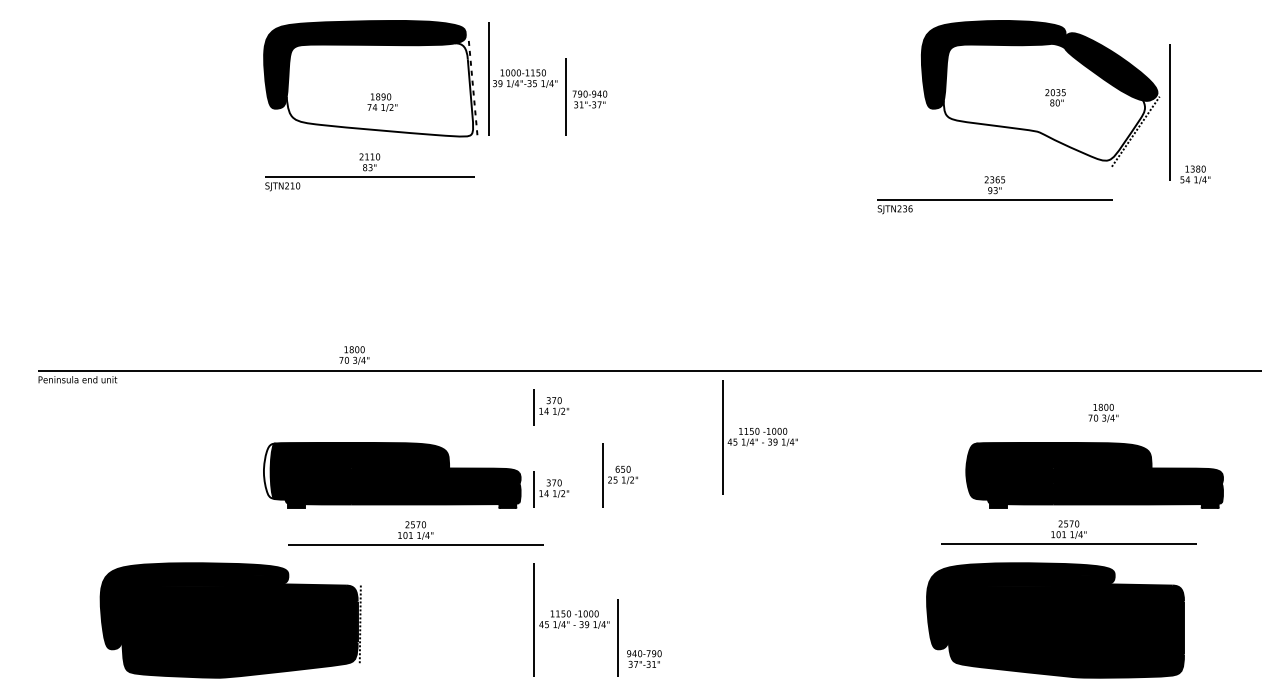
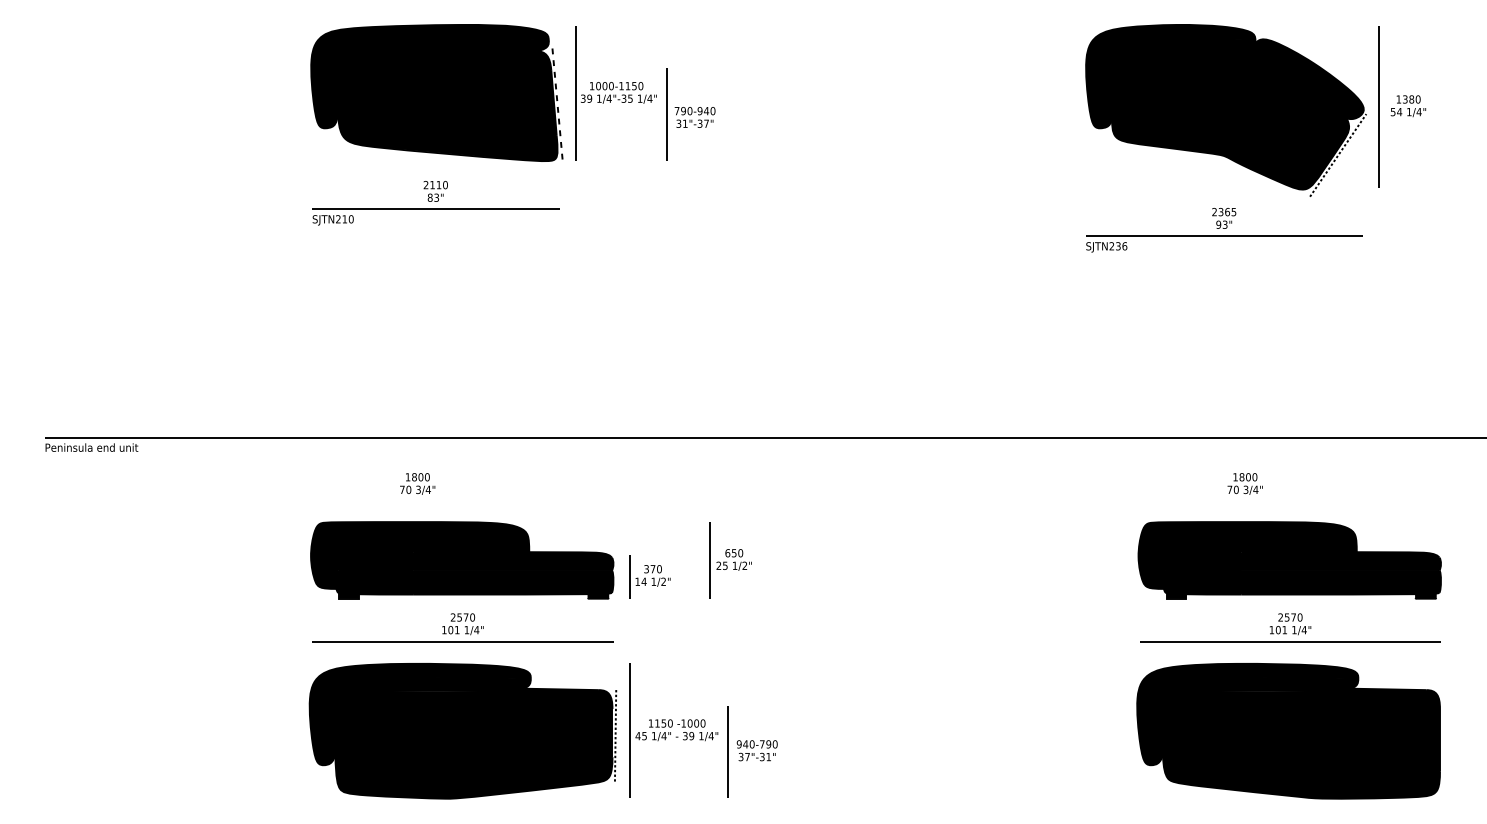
fill: (379, 90) -> (447, 106), added
fill: (1044, 102) -> (1230, 120), added
line: (1169, 112) -> (1378, 106), moved
text: (1195, 174) -> (1408, 105), moved
part: (995, 195) -> (1224, 230), moved
text: (354, 355) -> (417, 483), moved
part: (551, 406) -> (649, 479), removed
text: (1102, 412) -> (1244, 483), moved
part: (760, 437) -> (895, 515), removed
fill: (268, 470) -> (316, 554), added
part: (1068, 532) -> (1290, 627), moved
part: (415, 533) -> (462, 627), moved
part: (230, 620) -> (462, 731), moved
part: (1055, 620) -> (1288, 731), moved
text: (643, 658) -> (756, 750), moved

